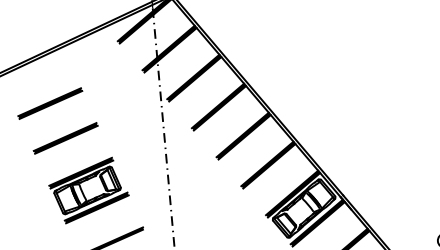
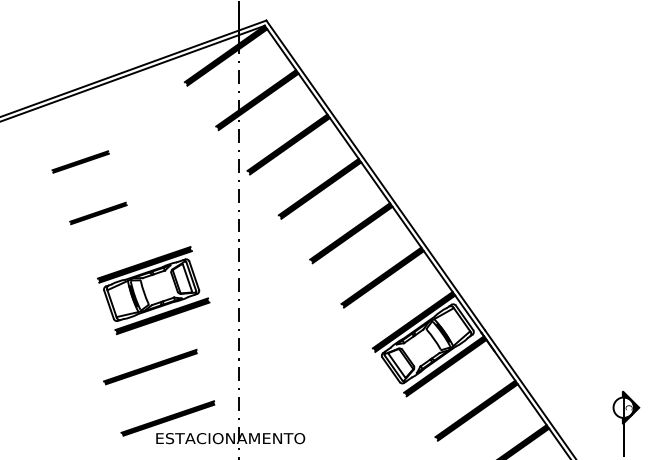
part: (49, 103) -> (80, 161), size x0.6
part: (65, 138) -> (98, 213), size x0.6
part: (88, 190) -> (153, 290), moved

